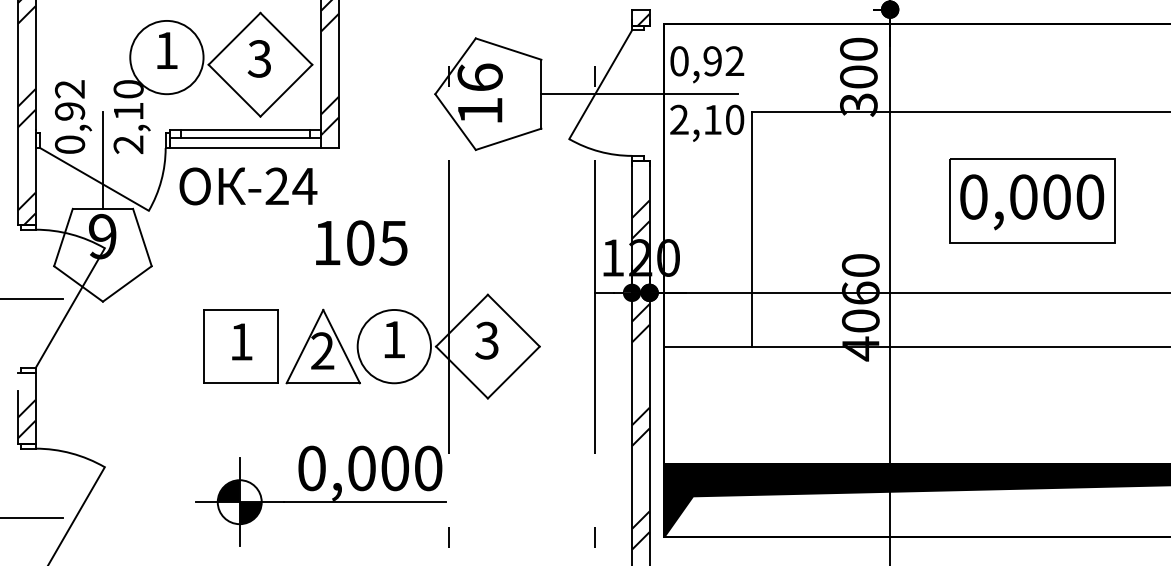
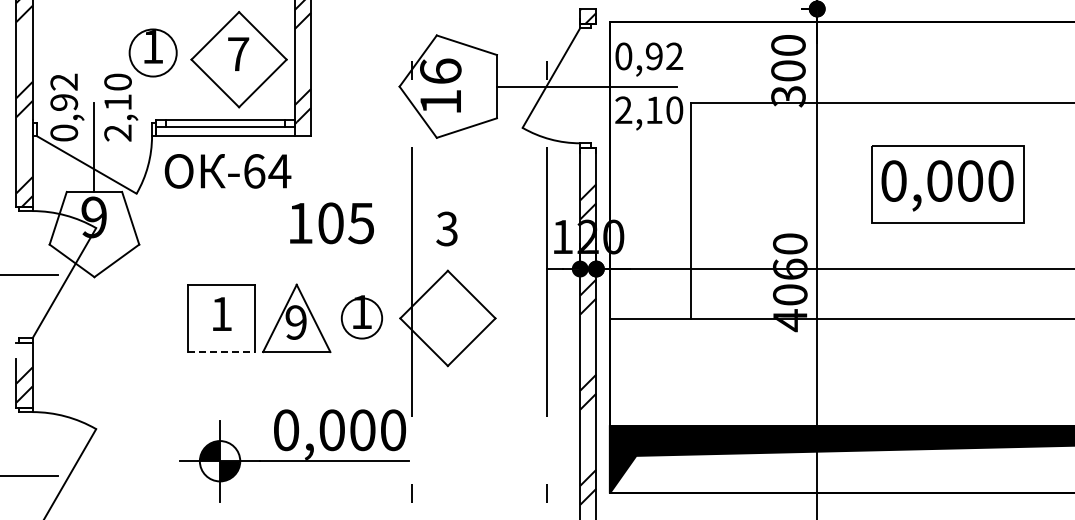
circle: (166, 56) -> (152, 52), size x0.7
text: (259, 58) -> (238, 53), 3 -> 7
text: (277, 186) -> (254, 171), -24 -> -64
text: (486, 340) -> (446, 228), moved
circle: (393, 346) -> (361, 318), size x0.6
text: (321, 351) -> (295, 322), 2 -> 9
line: (241, 383) -> (221, 352), solid -> dashed

